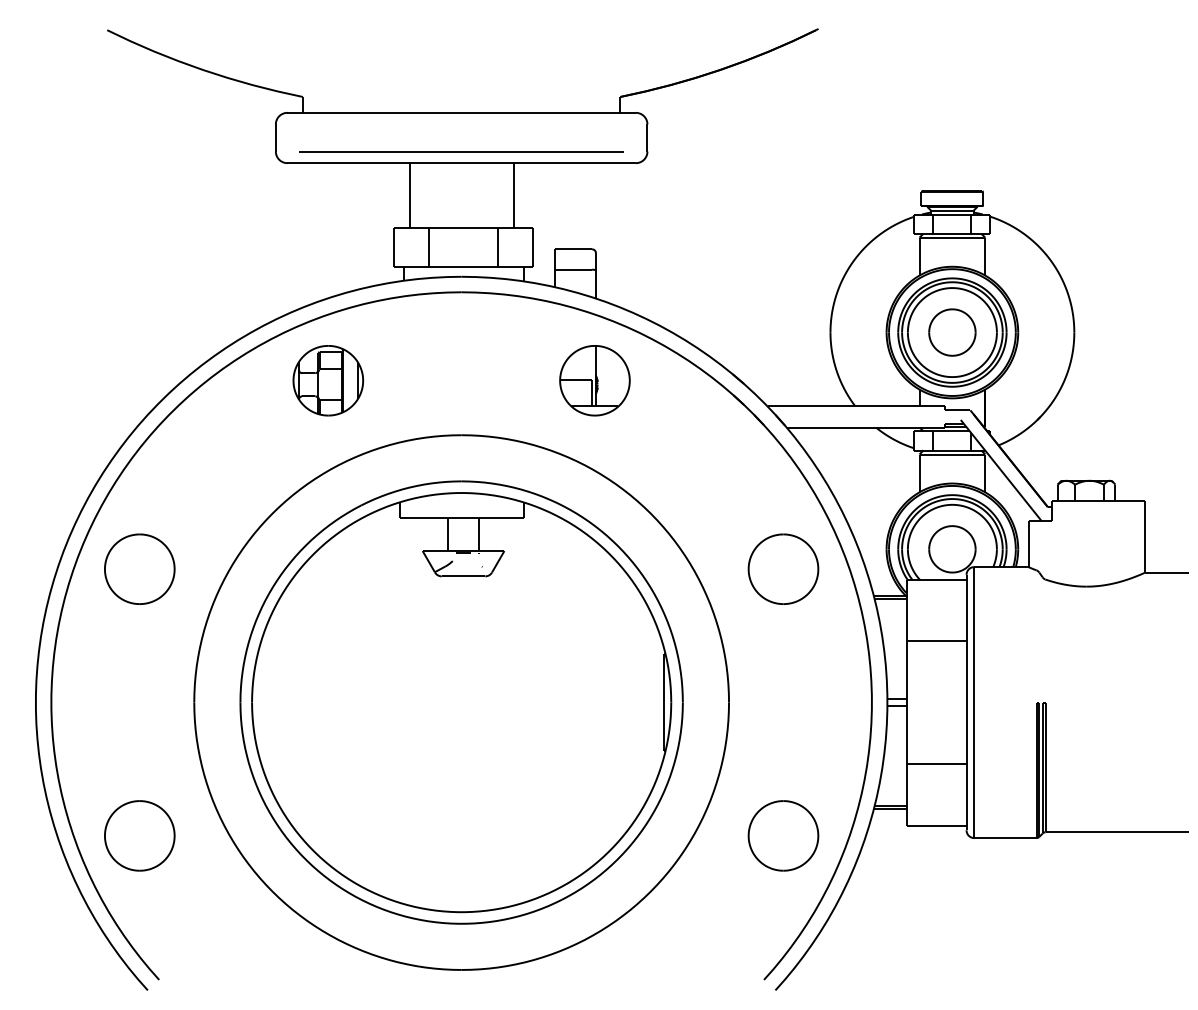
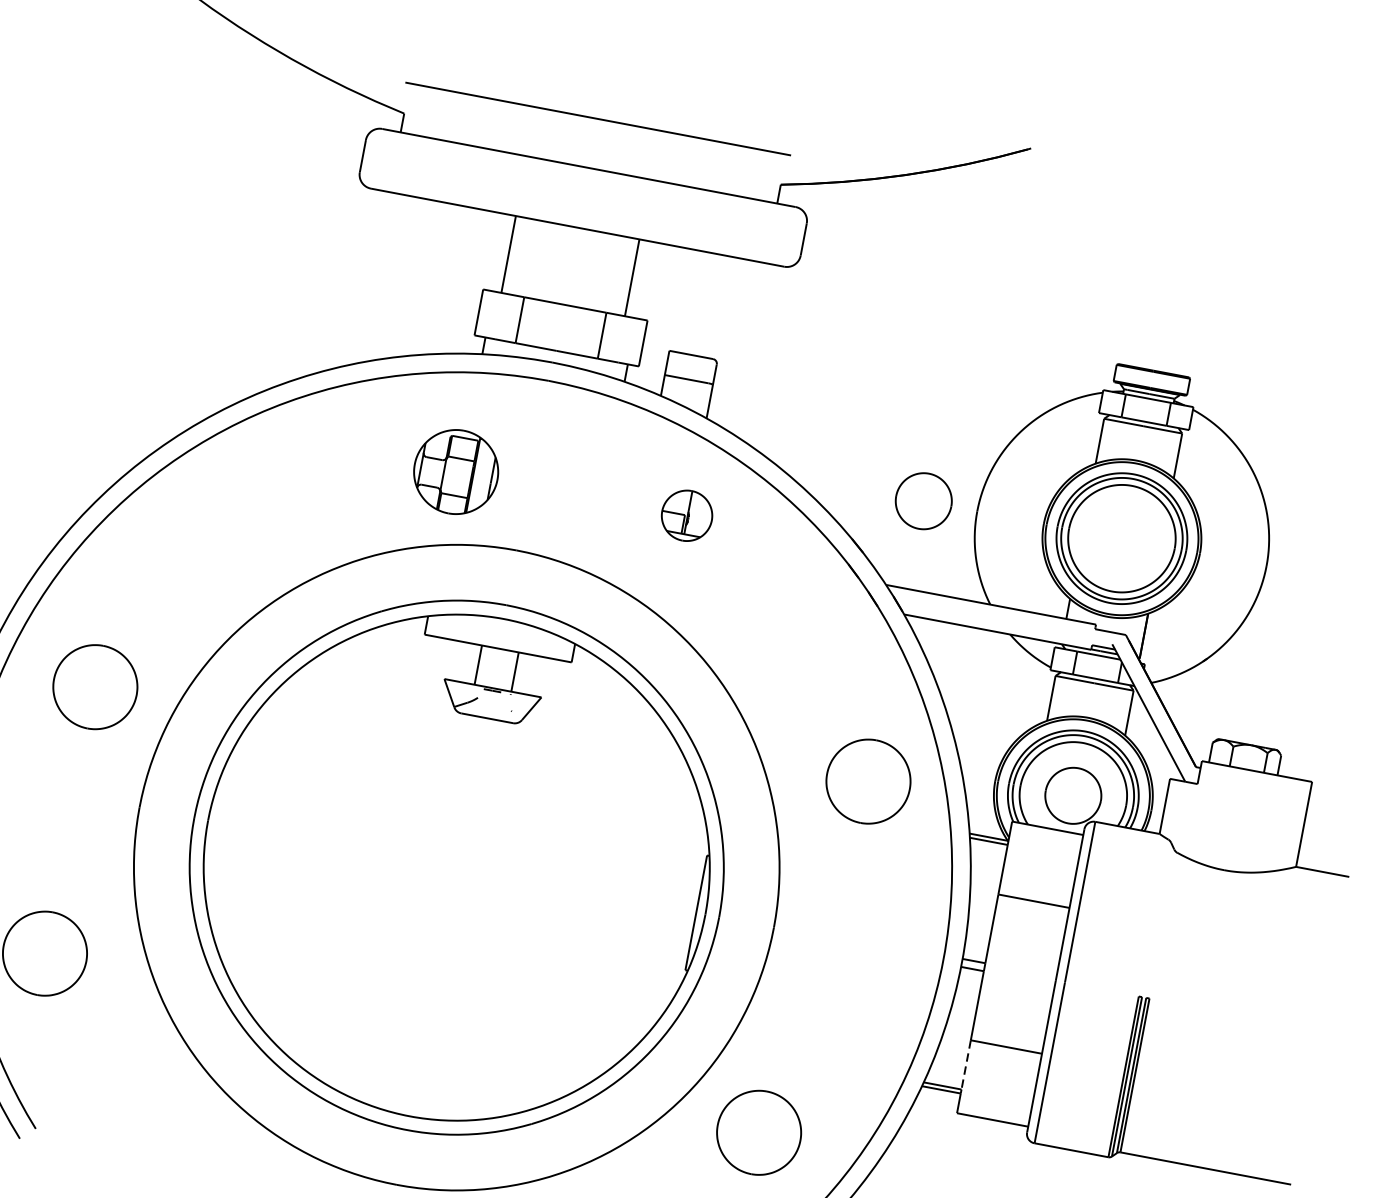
line: (461, 151) -> (598, 118), moved
part: (952, 332) -> (923, 501), moved
part: (328, 380) -> (456, 471), moved
part: (594, 380) -> (686, 515), size x0.6
part: (139, 568) -> (95, 686), moved
line: (906, 784) -> (966, 1064), solid -> dashed
part: (783, 835) -> (759, 1132), moved

